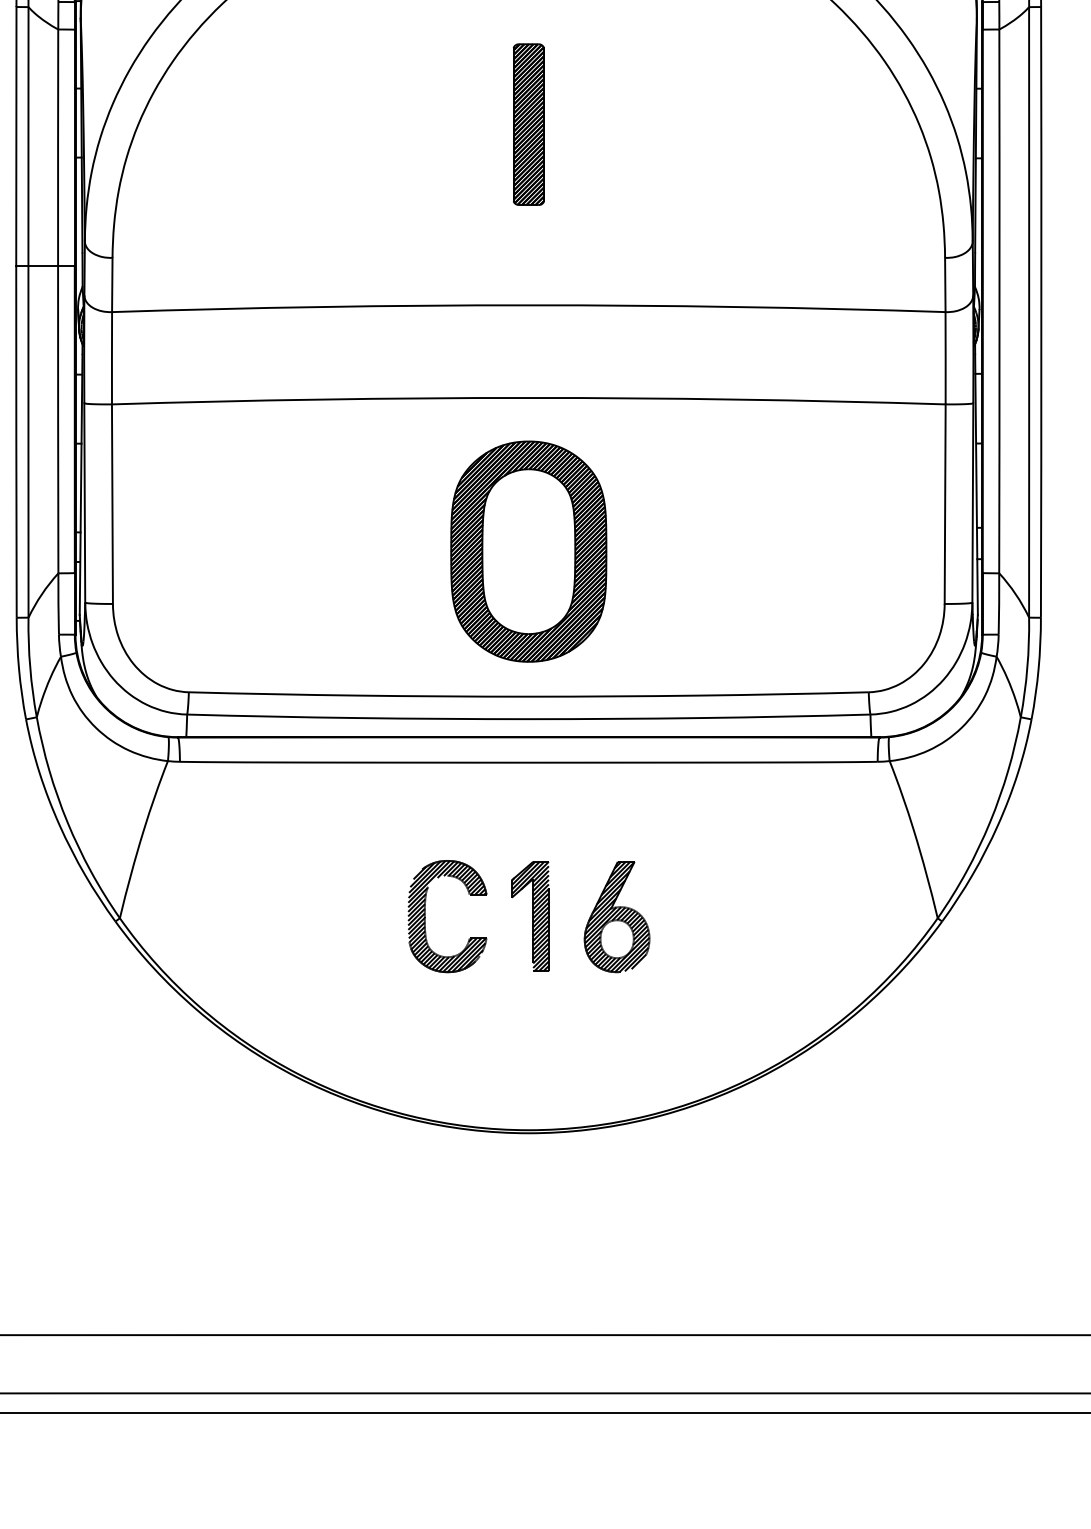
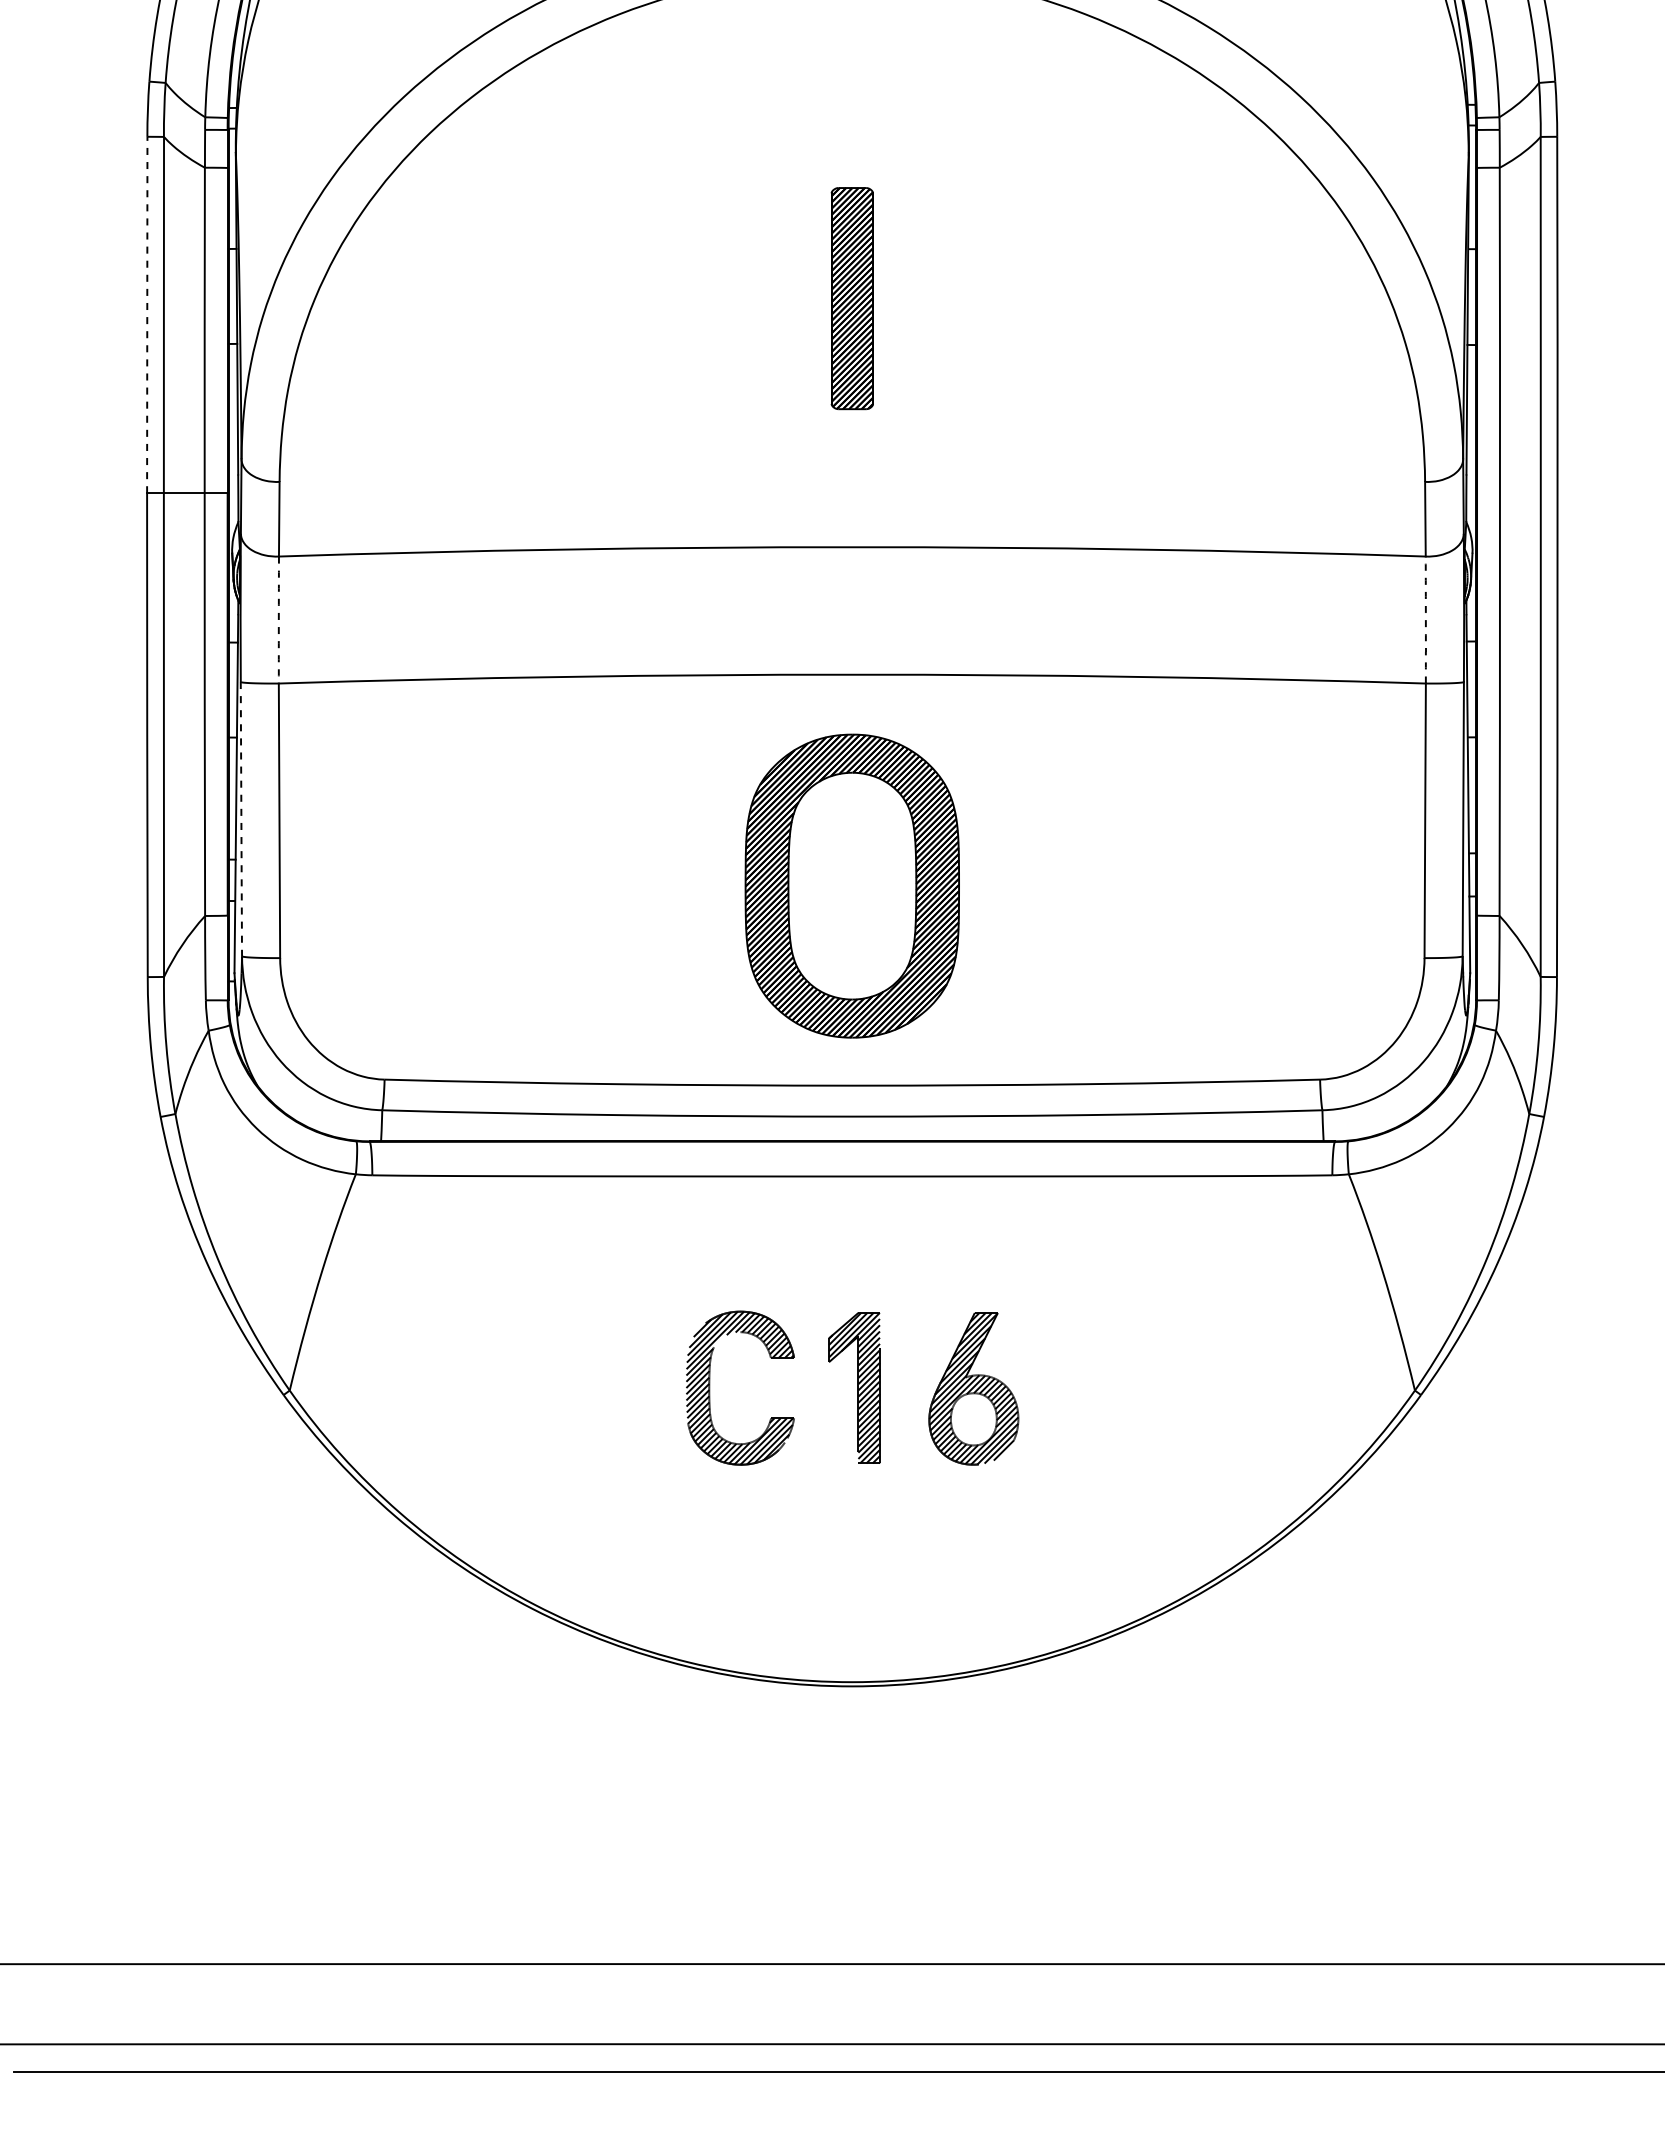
line: (16, 136) -> (147, 314), solid -> dashed
arc: (111, 358) -> (278, 620), solid -> dashed
arc: (945, 358) -> (1425, 620), solid -> dashed
line: (84, 503) -> (241, 819), solid -> dashed

